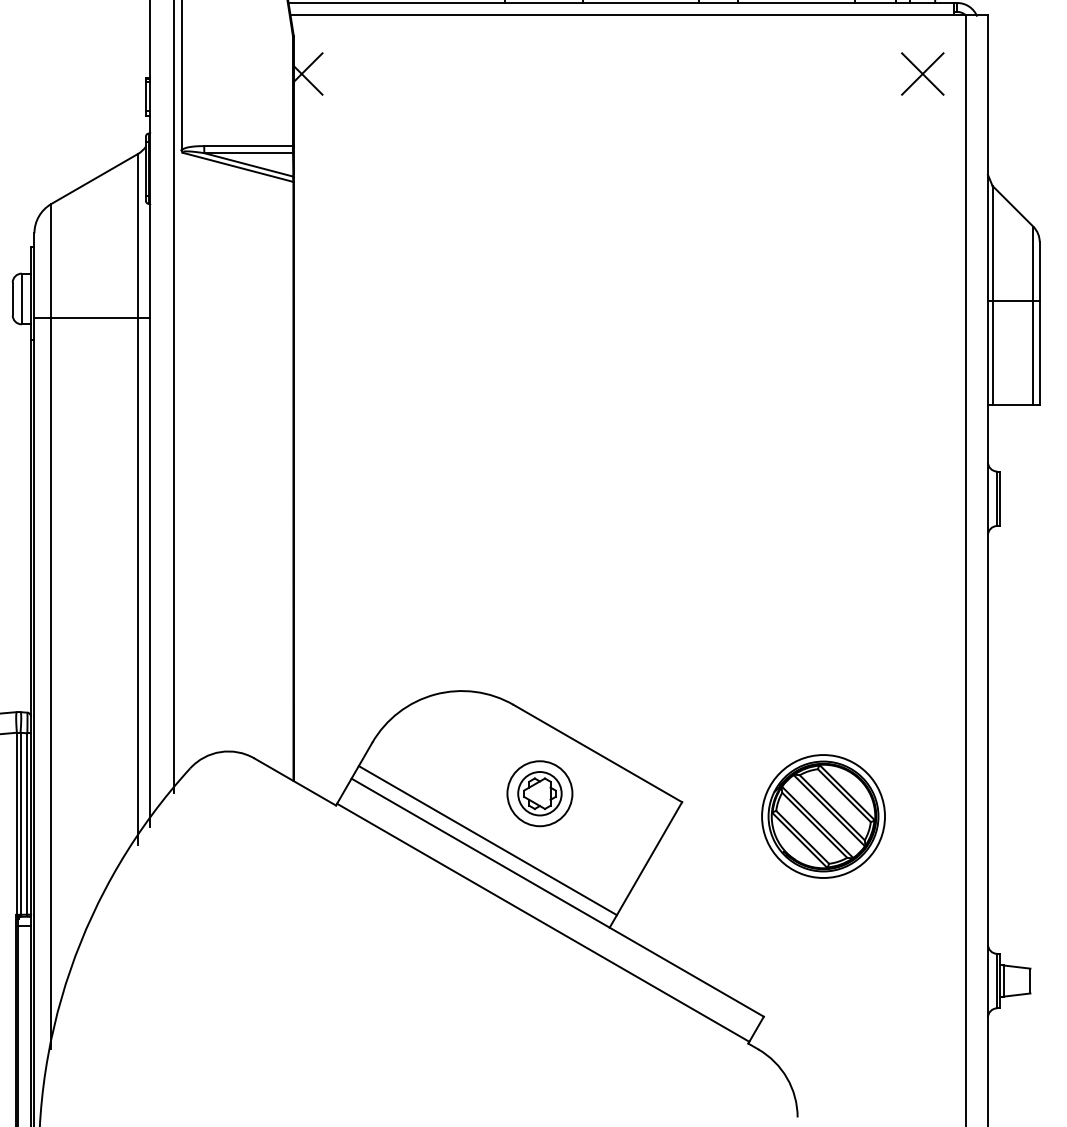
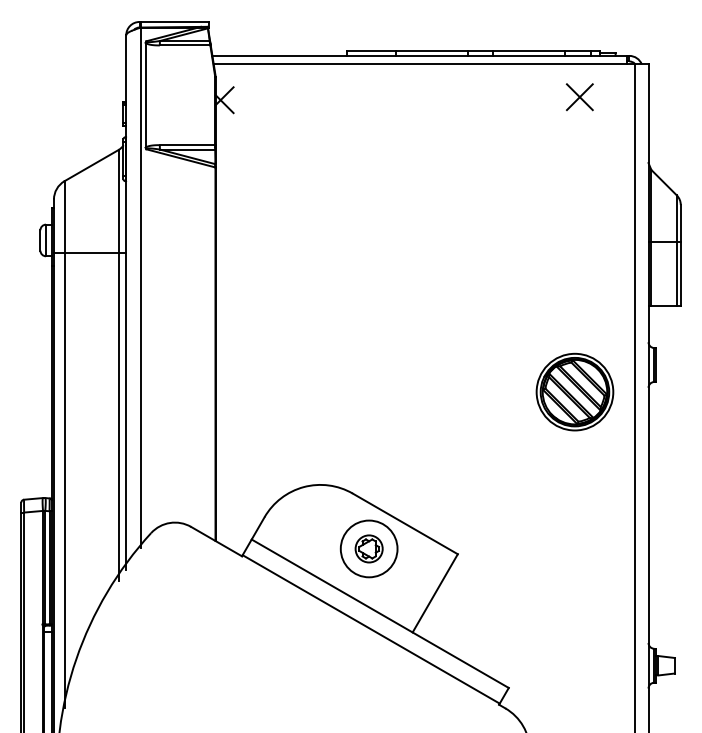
part: (922, 74) -> (579, 97), moved
circle: (538, 793) -> (368, 548), size x1.4
part: (822, 815) -> (574, 391), moved
line: (487, 839) -> (336, 577), removed

